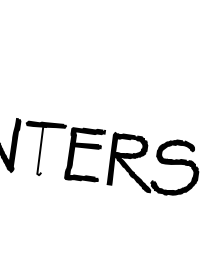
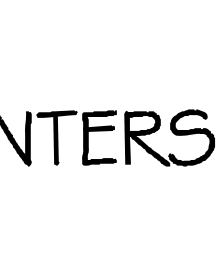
fill: (42, 151) -> (56, 140), added

